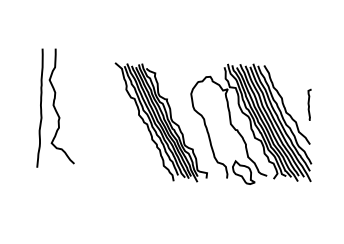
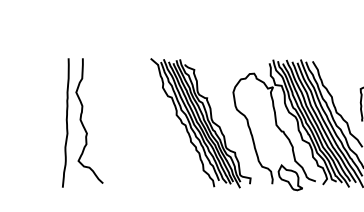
part: (55, 107) -> (82, 122), moved

